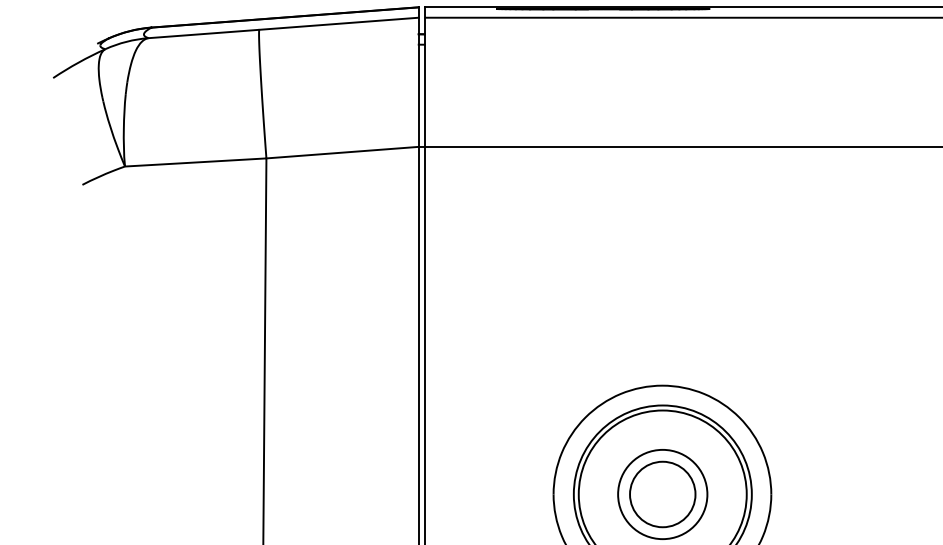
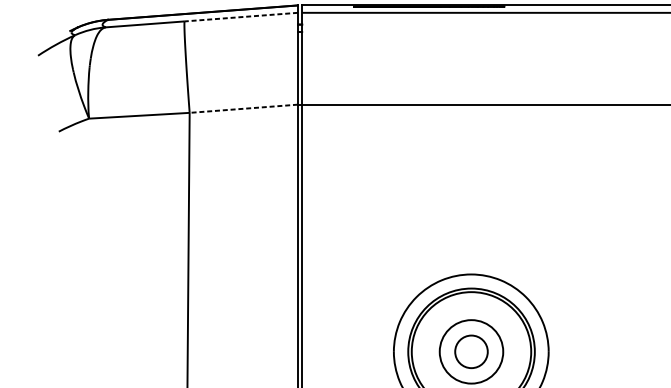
line: (339, 23) -> (241, 16), solid -> dashed
line: (342, 152) -> (243, 108), solid -> dashed
circle: (662, 494) -> (471, 351), size x0.7

